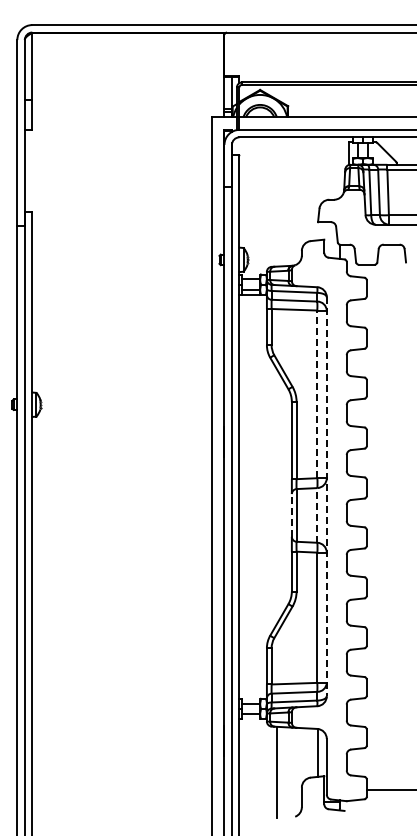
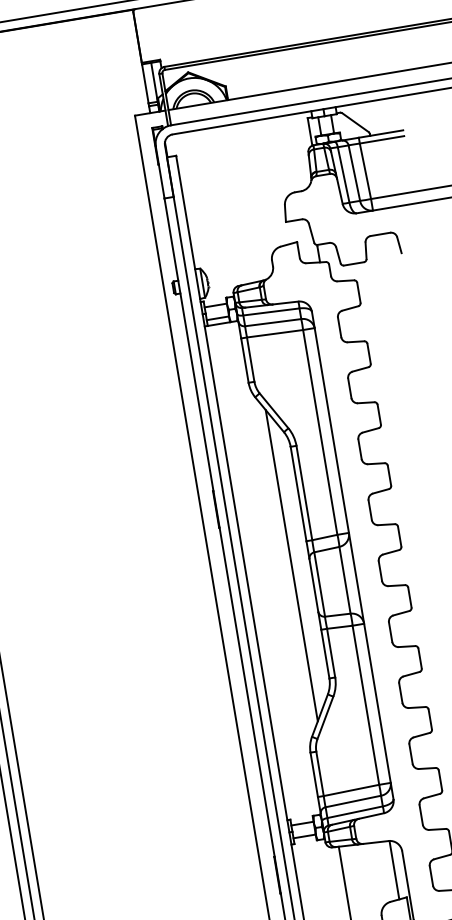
line: (317, 394) -> (320, 432), dashed -> solid
line: (276, 496) -> (291, 565), added
line: (326, 496) -> (352, 555), dashed -> solid
line: (291, 514) -> (313, 584), dashed -> solid
line: (317, 514) -> (345, 579), dashed -> solid

